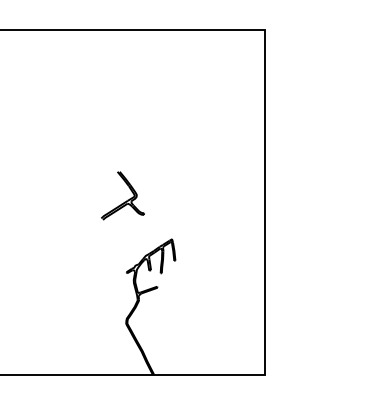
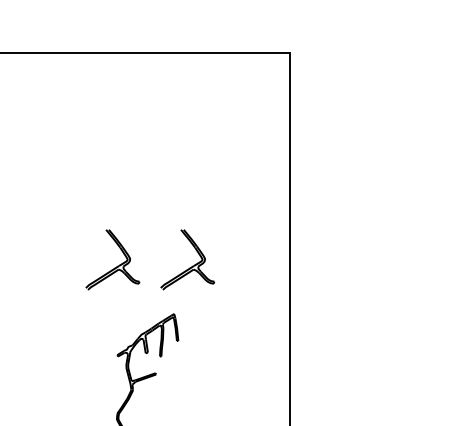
part: (184, 201) -> (189, 266), added

